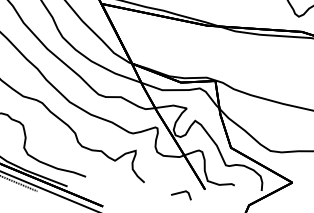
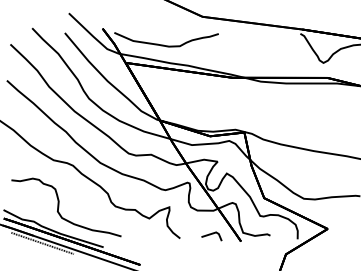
line: (180, 193) -> (210, 235), moved

